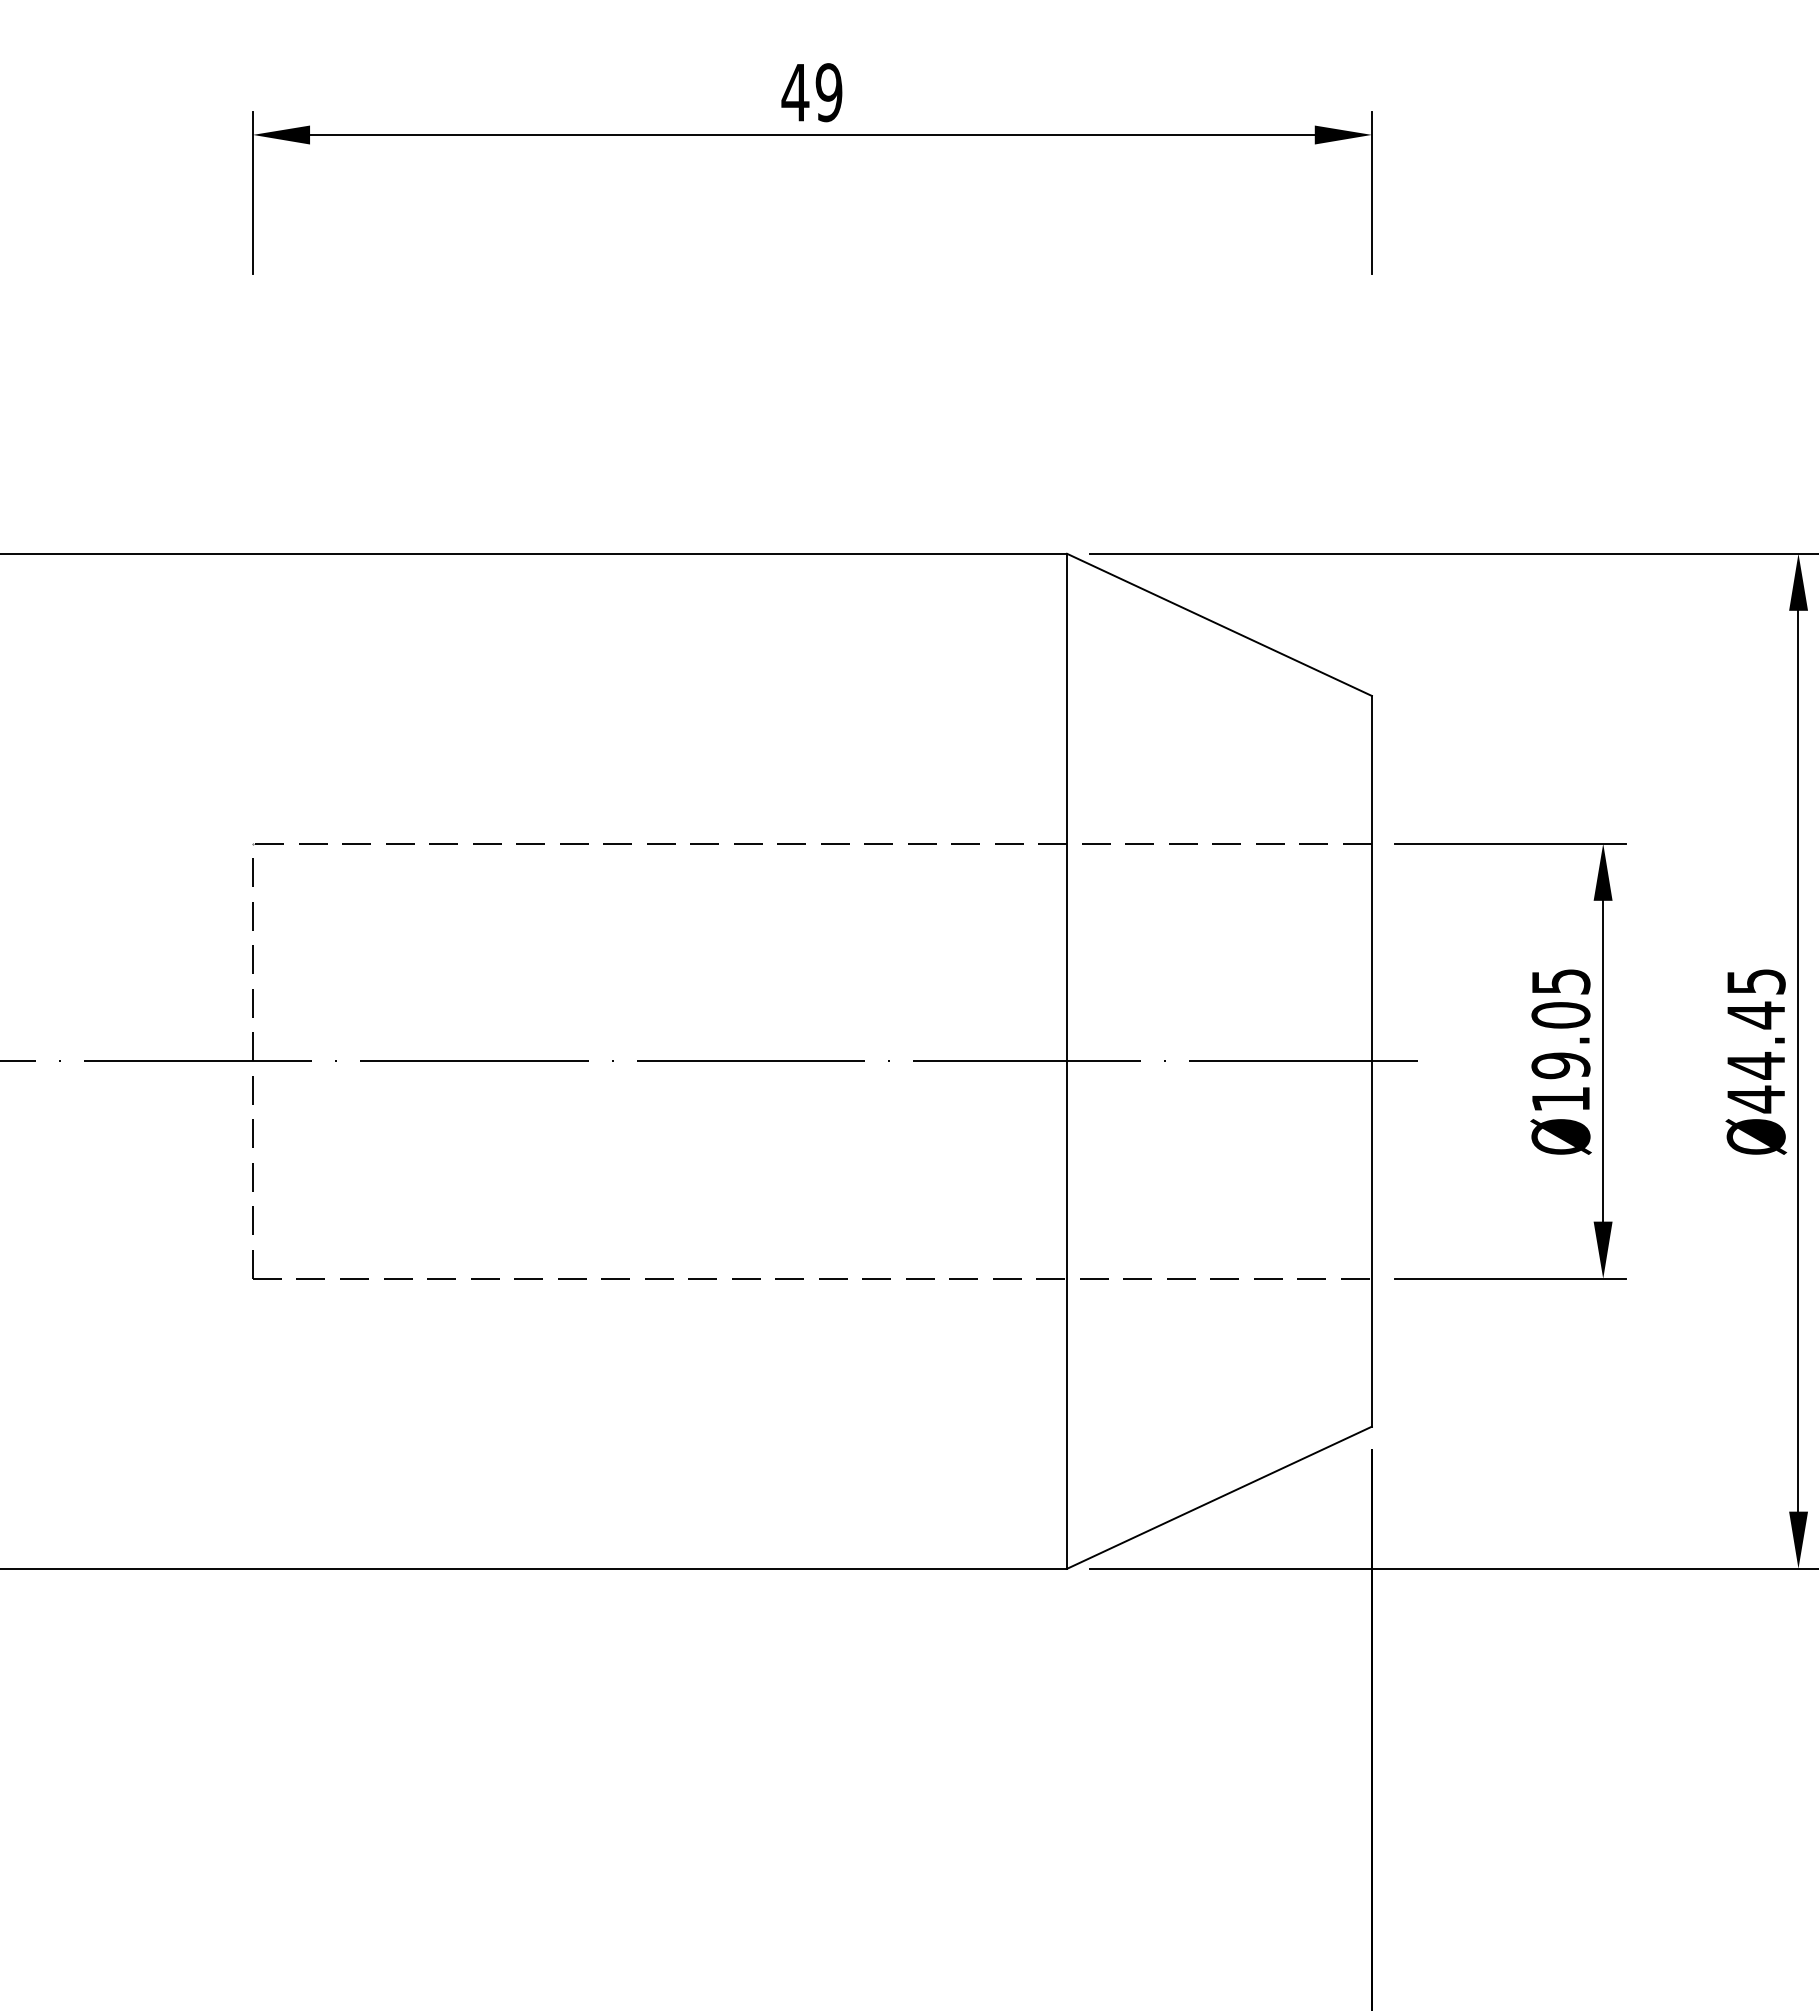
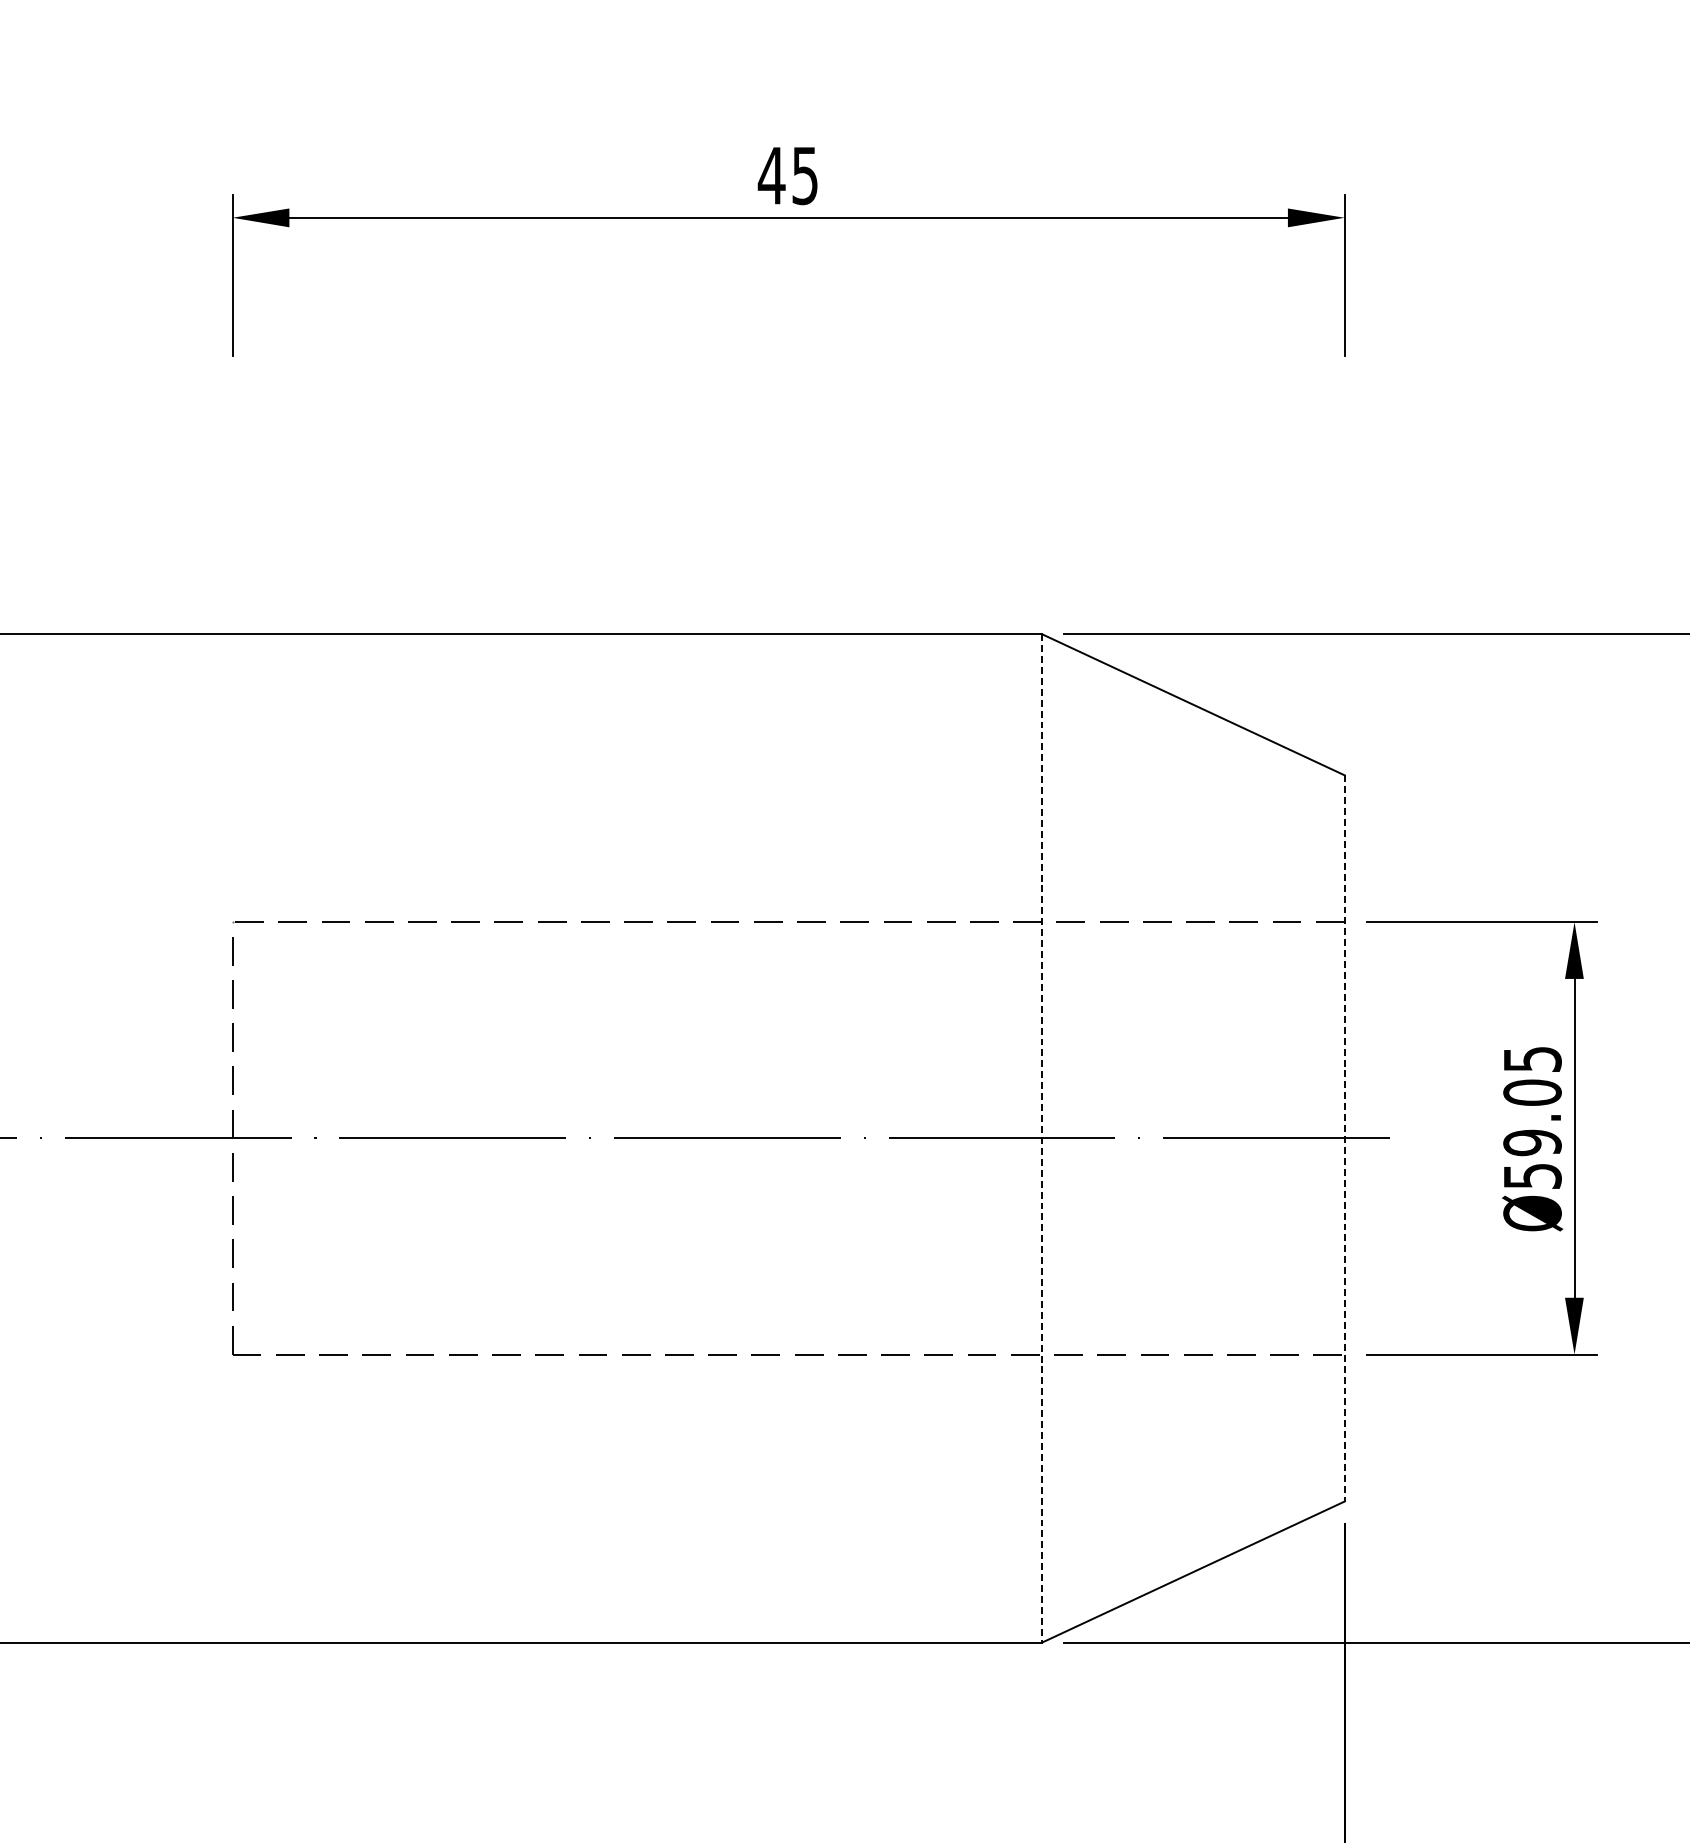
text: (828, 92) -> (804, 175), 49 -> 45
line: (1067, 1061) -> (1042, 1138), solid -> dashed
line: (1371, 1061) -> (1344, 1138), solid -> dashed
text: (1561, 1099) -> (1533, 1176), Ø19.05 -> Ø59.05

